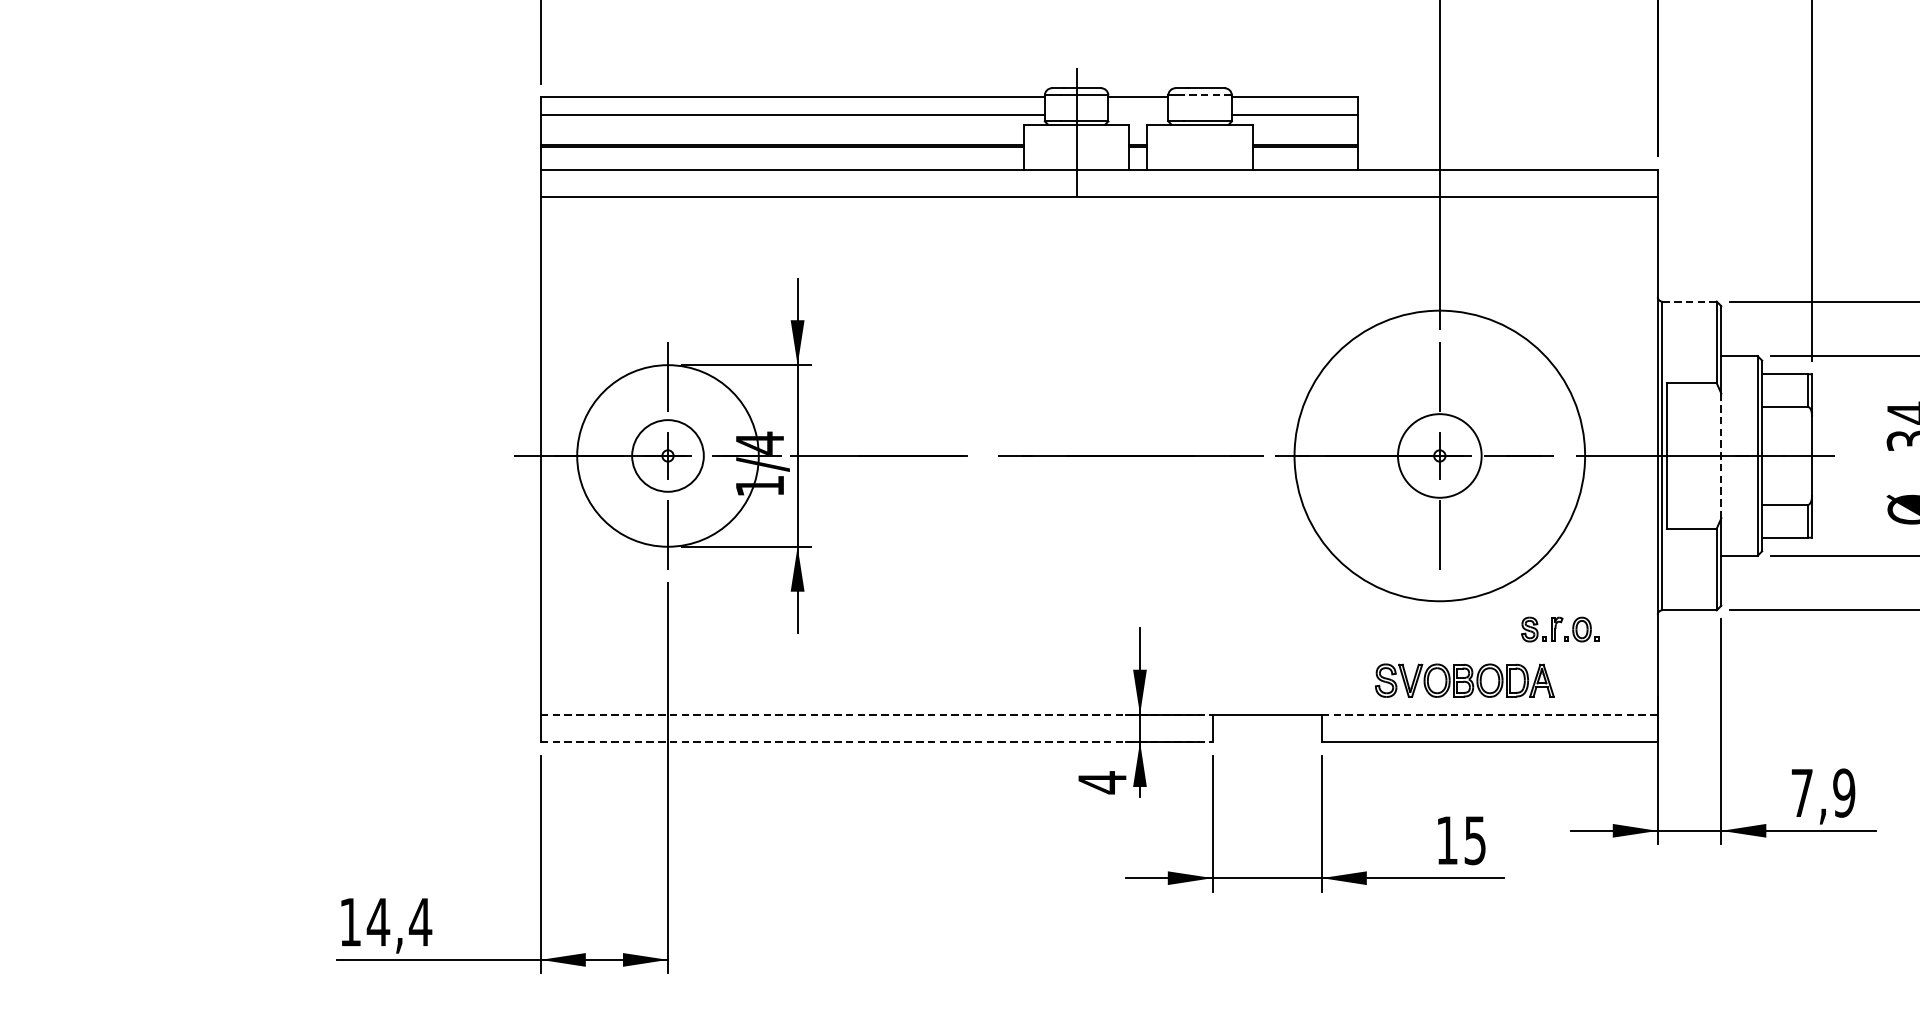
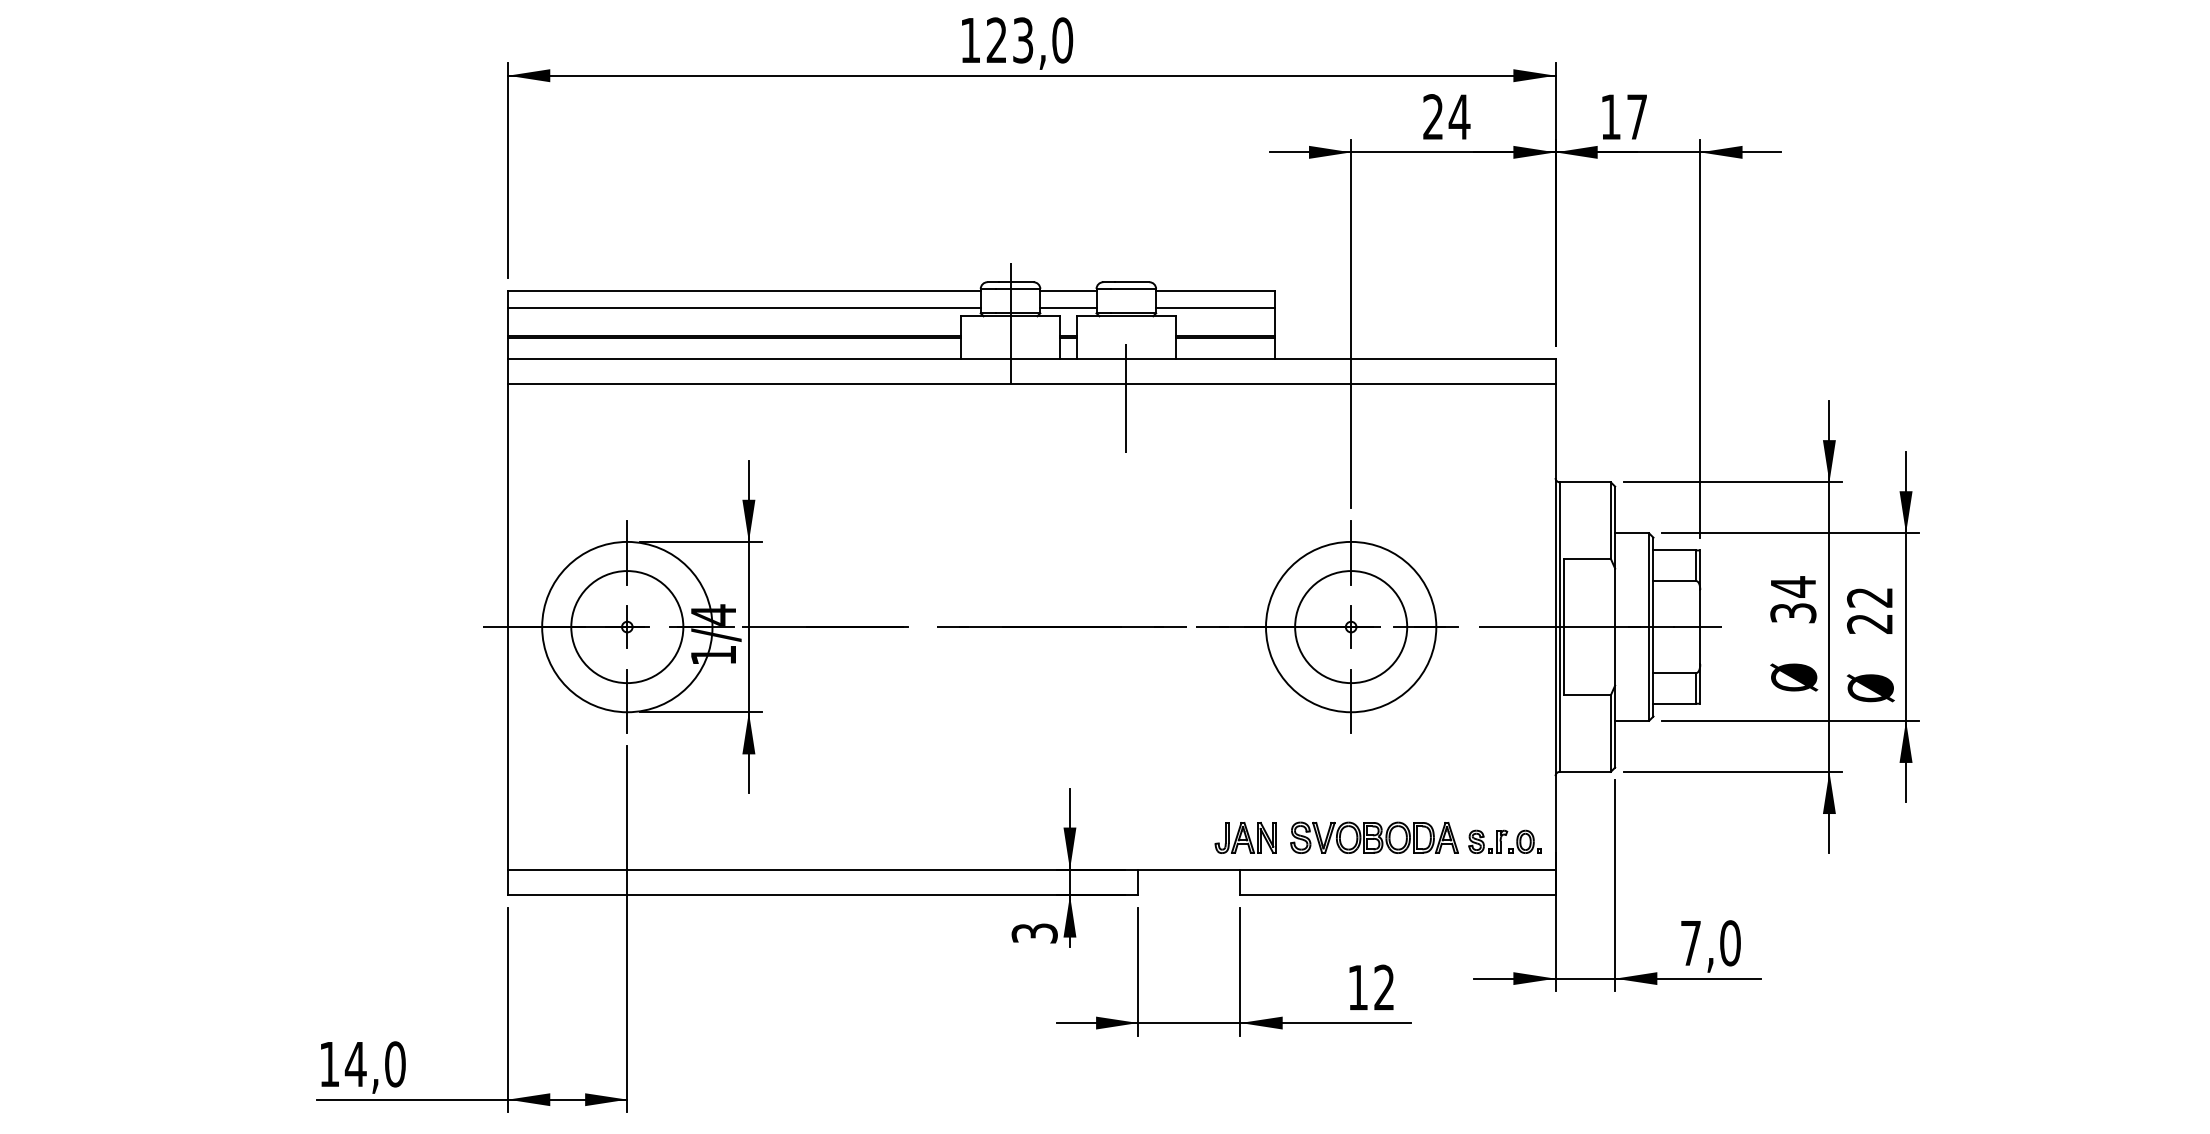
line: (1207, 95) -> (1133, 289), dashed -> solid
line: (1138, 115) -> (1068, 307), added
line: (1200, 212) -> (1126, 398), added
line: (1689, 301) -> (1585, 482), dashed -> solid
circle: (1440, 455) -> (1351, 626), size x0.62
circle: (668, 456) -> (627, 627), size x1.67
circle: (1440, 456) -> (1351, 627), size x1.43
line: (1721, 456) -> (1615, 627), dashed -> solid
part: (1559, 629) -> (1504, 841), moved
part: (1327, 680) -> (1245, 837), added
line: (877, 714) -> (823, 869), dashed -> solid
line: (1490, 714) -> (1398, 869), dashed -> solid
line: (877, 742) -> (823, 895), dashed -> solid
text: (1102, 782) -> (1034, 933), 4 -> 3
text: (1844, 793) -> (1730, 943), 7,9 -> 7,0
text: (1474, 840) -> (1383, 987), 15 -> 12
text: (420, 922) -> (395, 1064), 14,4 -> 14,0

